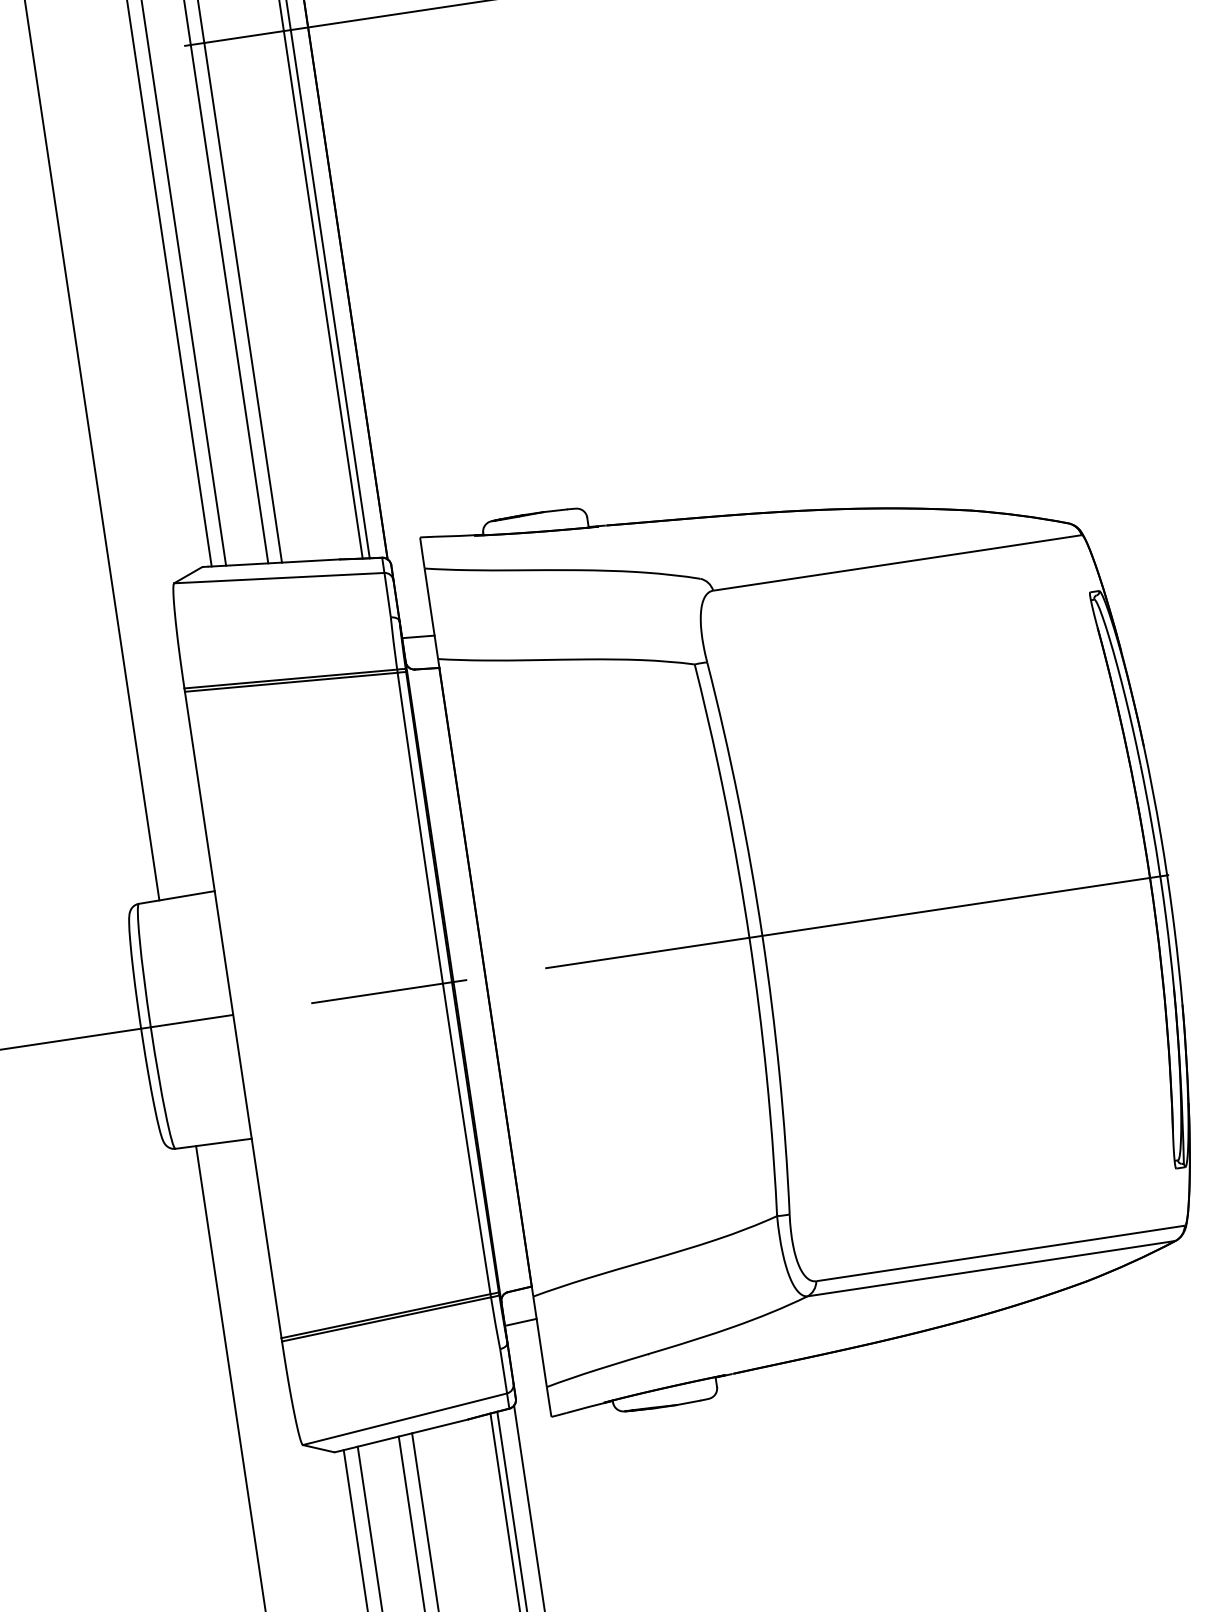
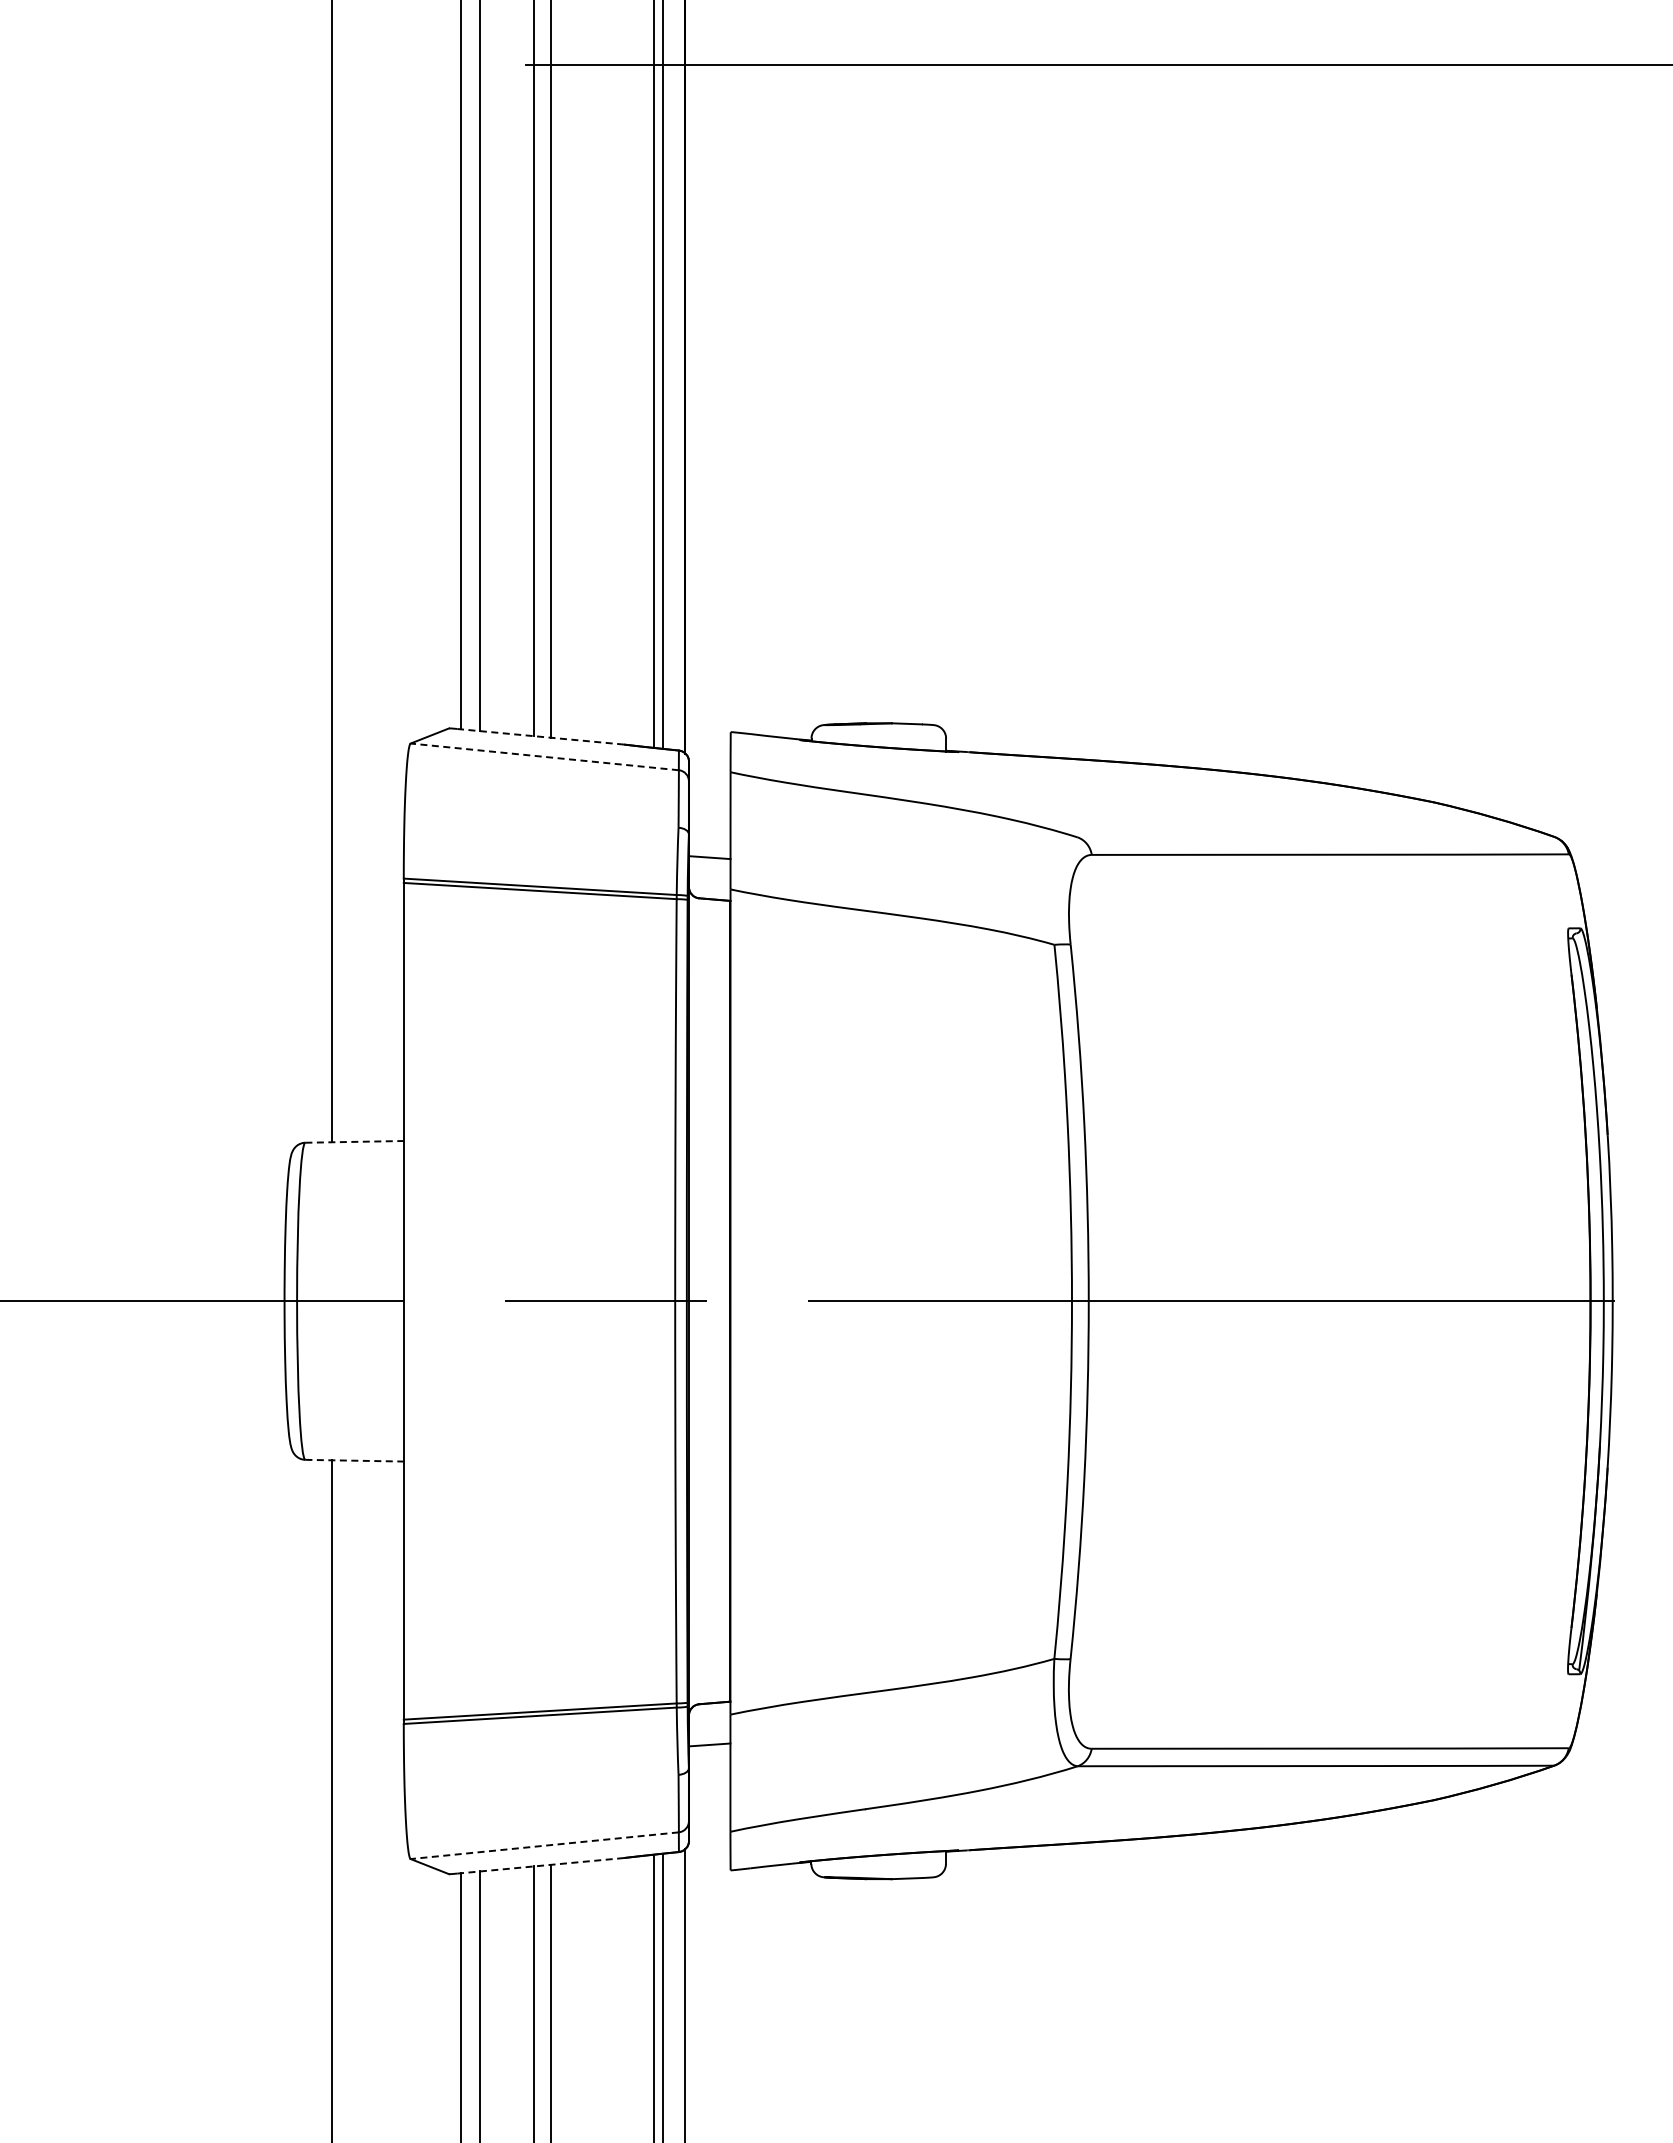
line: (273, 562) -> (540, 736), solid -> dashed
line: (279, 577) -> (544, 756), solid -> dashed
line: (177, 897) -> (355, 1141), solid -> dashed
line: (214, 1143) -> (355, 1460), solid -> dashed
line: (404, 1419) -> (544, 1845), solid -> dashed
line: (404, 1435) -> (540, 1865), solid -> dashed

